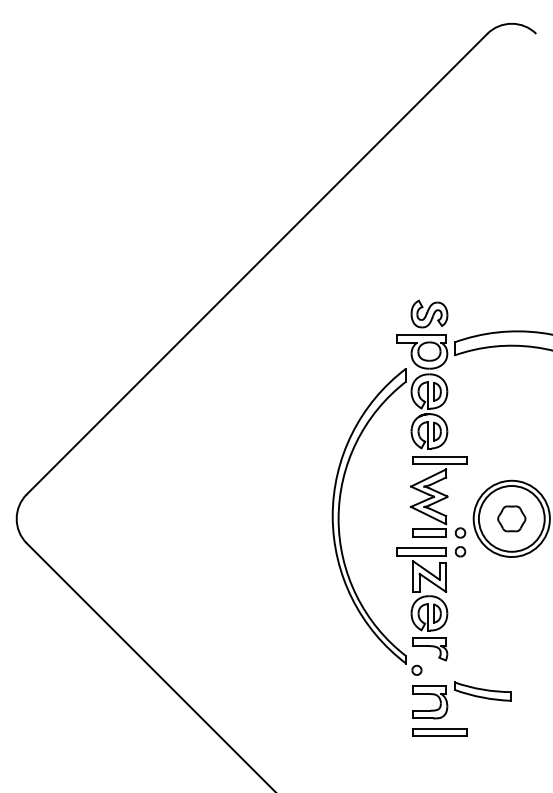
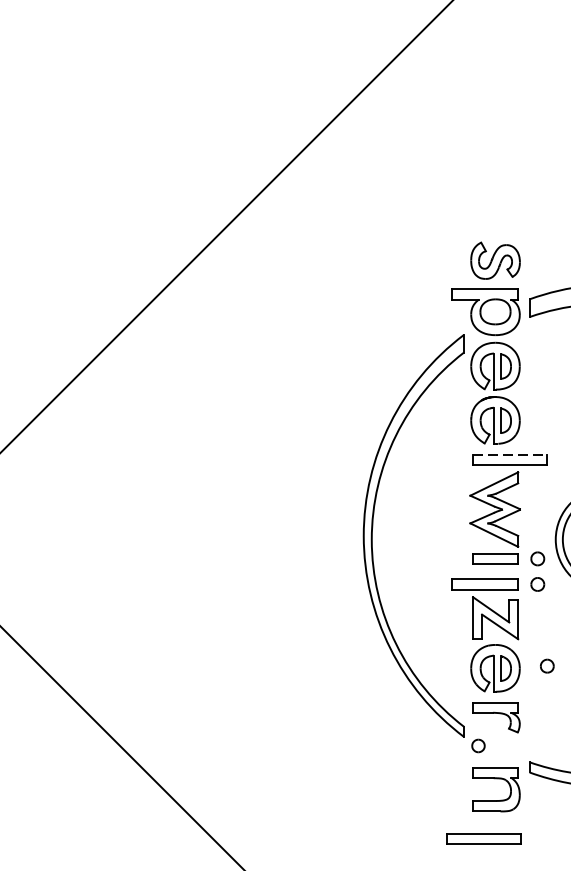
line: (440, 456) -> (510, 454), solid -> dashed
part: (467, 611) -> (547, 665), added
part: (439, 732) -> (483, 838), moved

